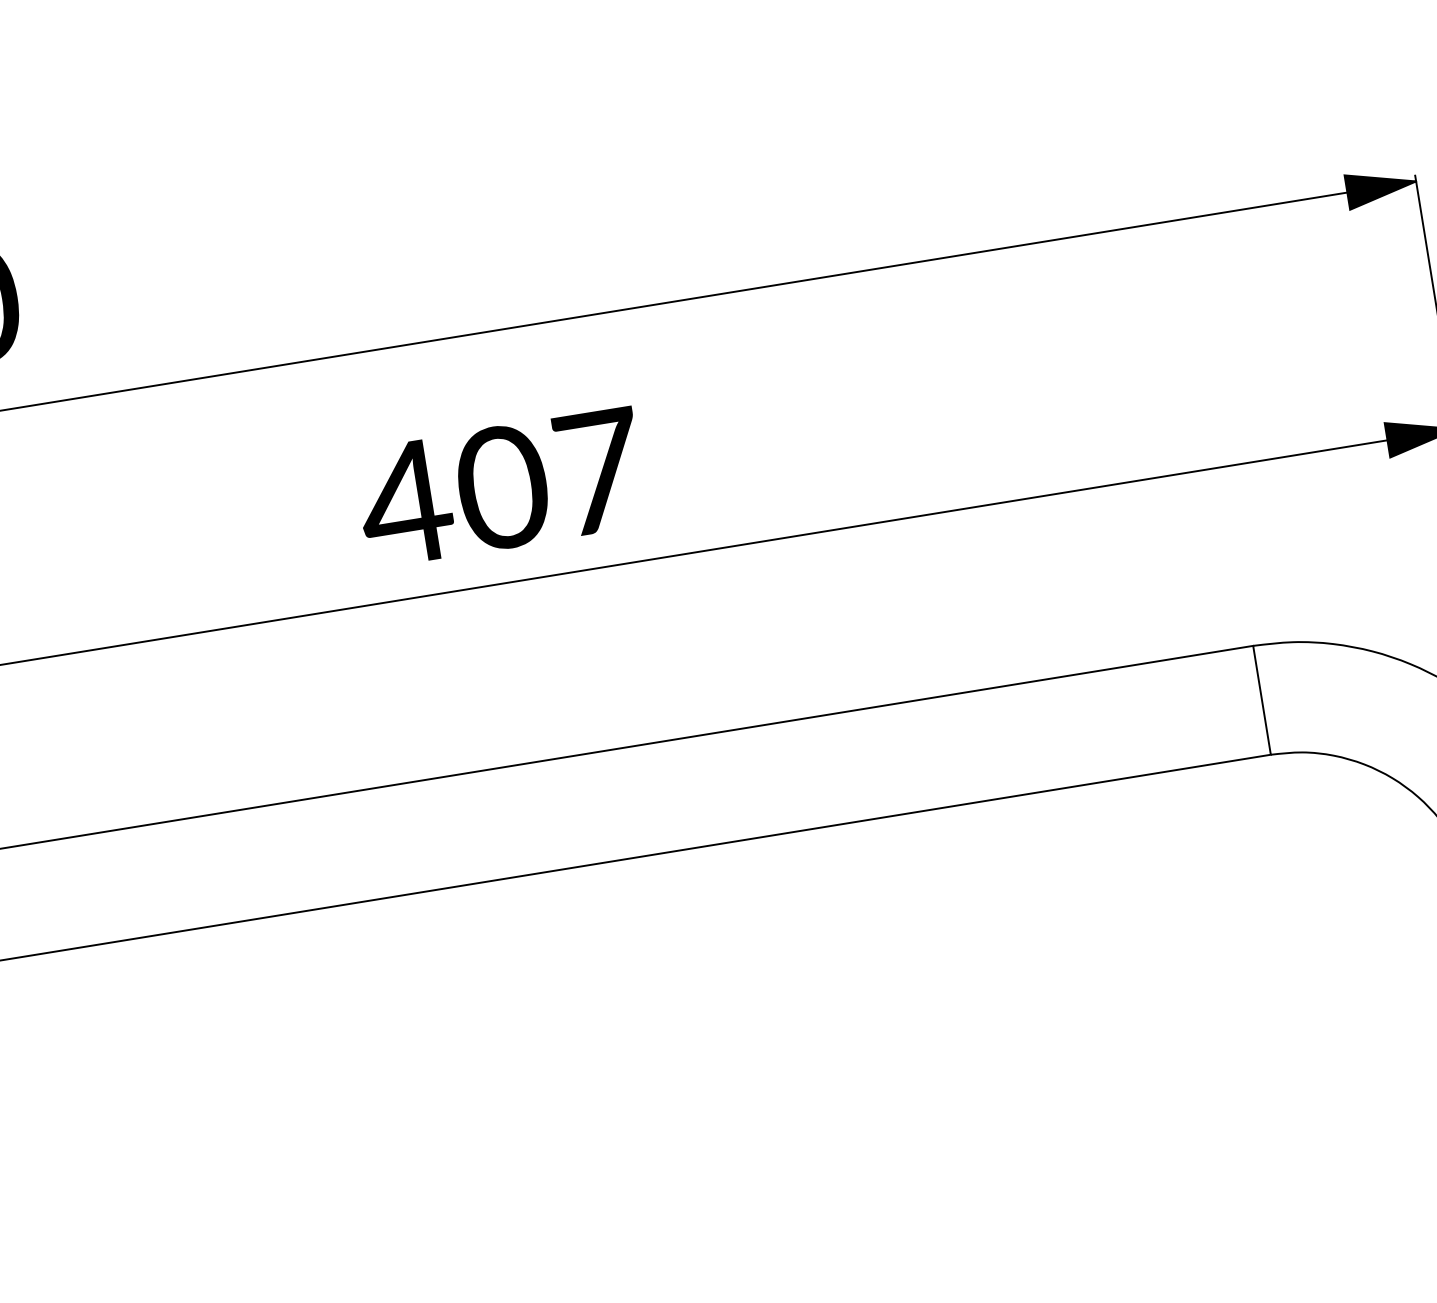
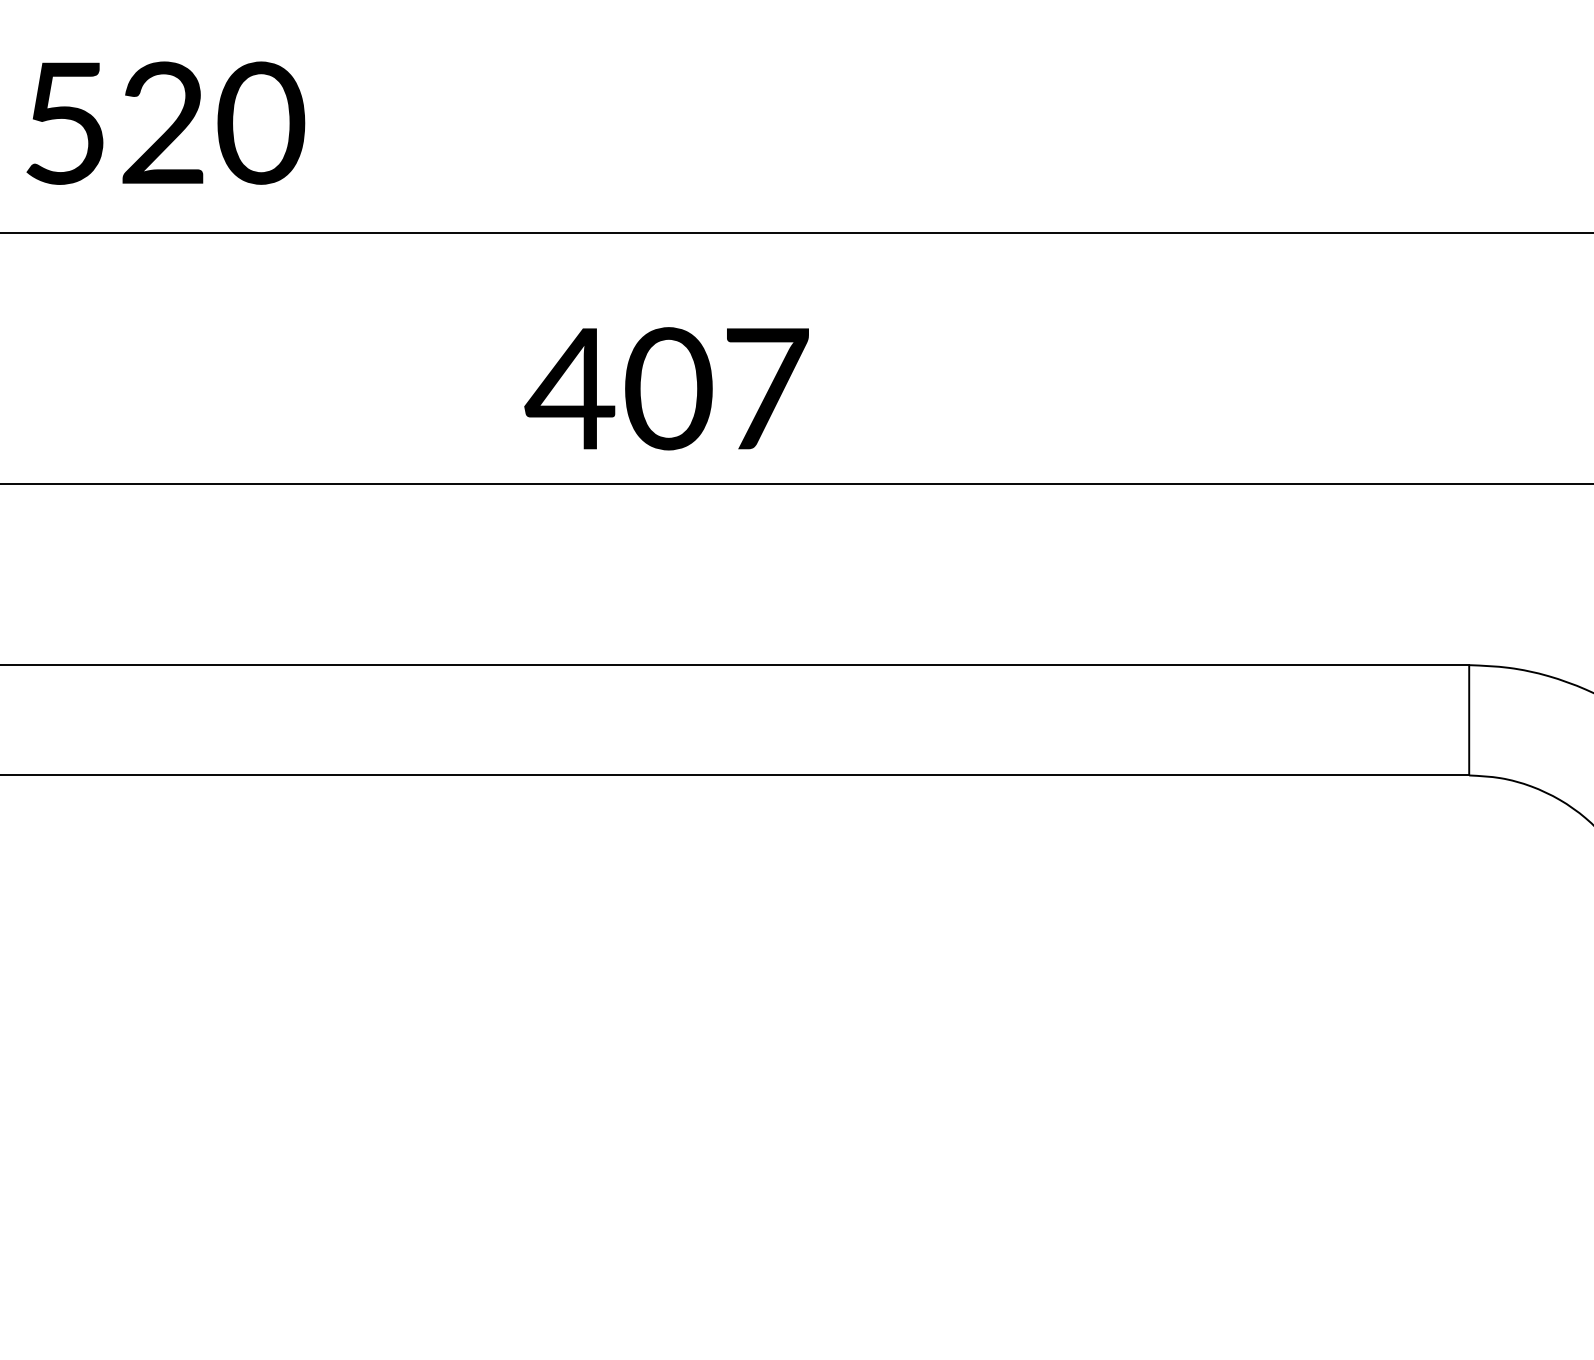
text: (500, 487) -> (666, 388), moved

